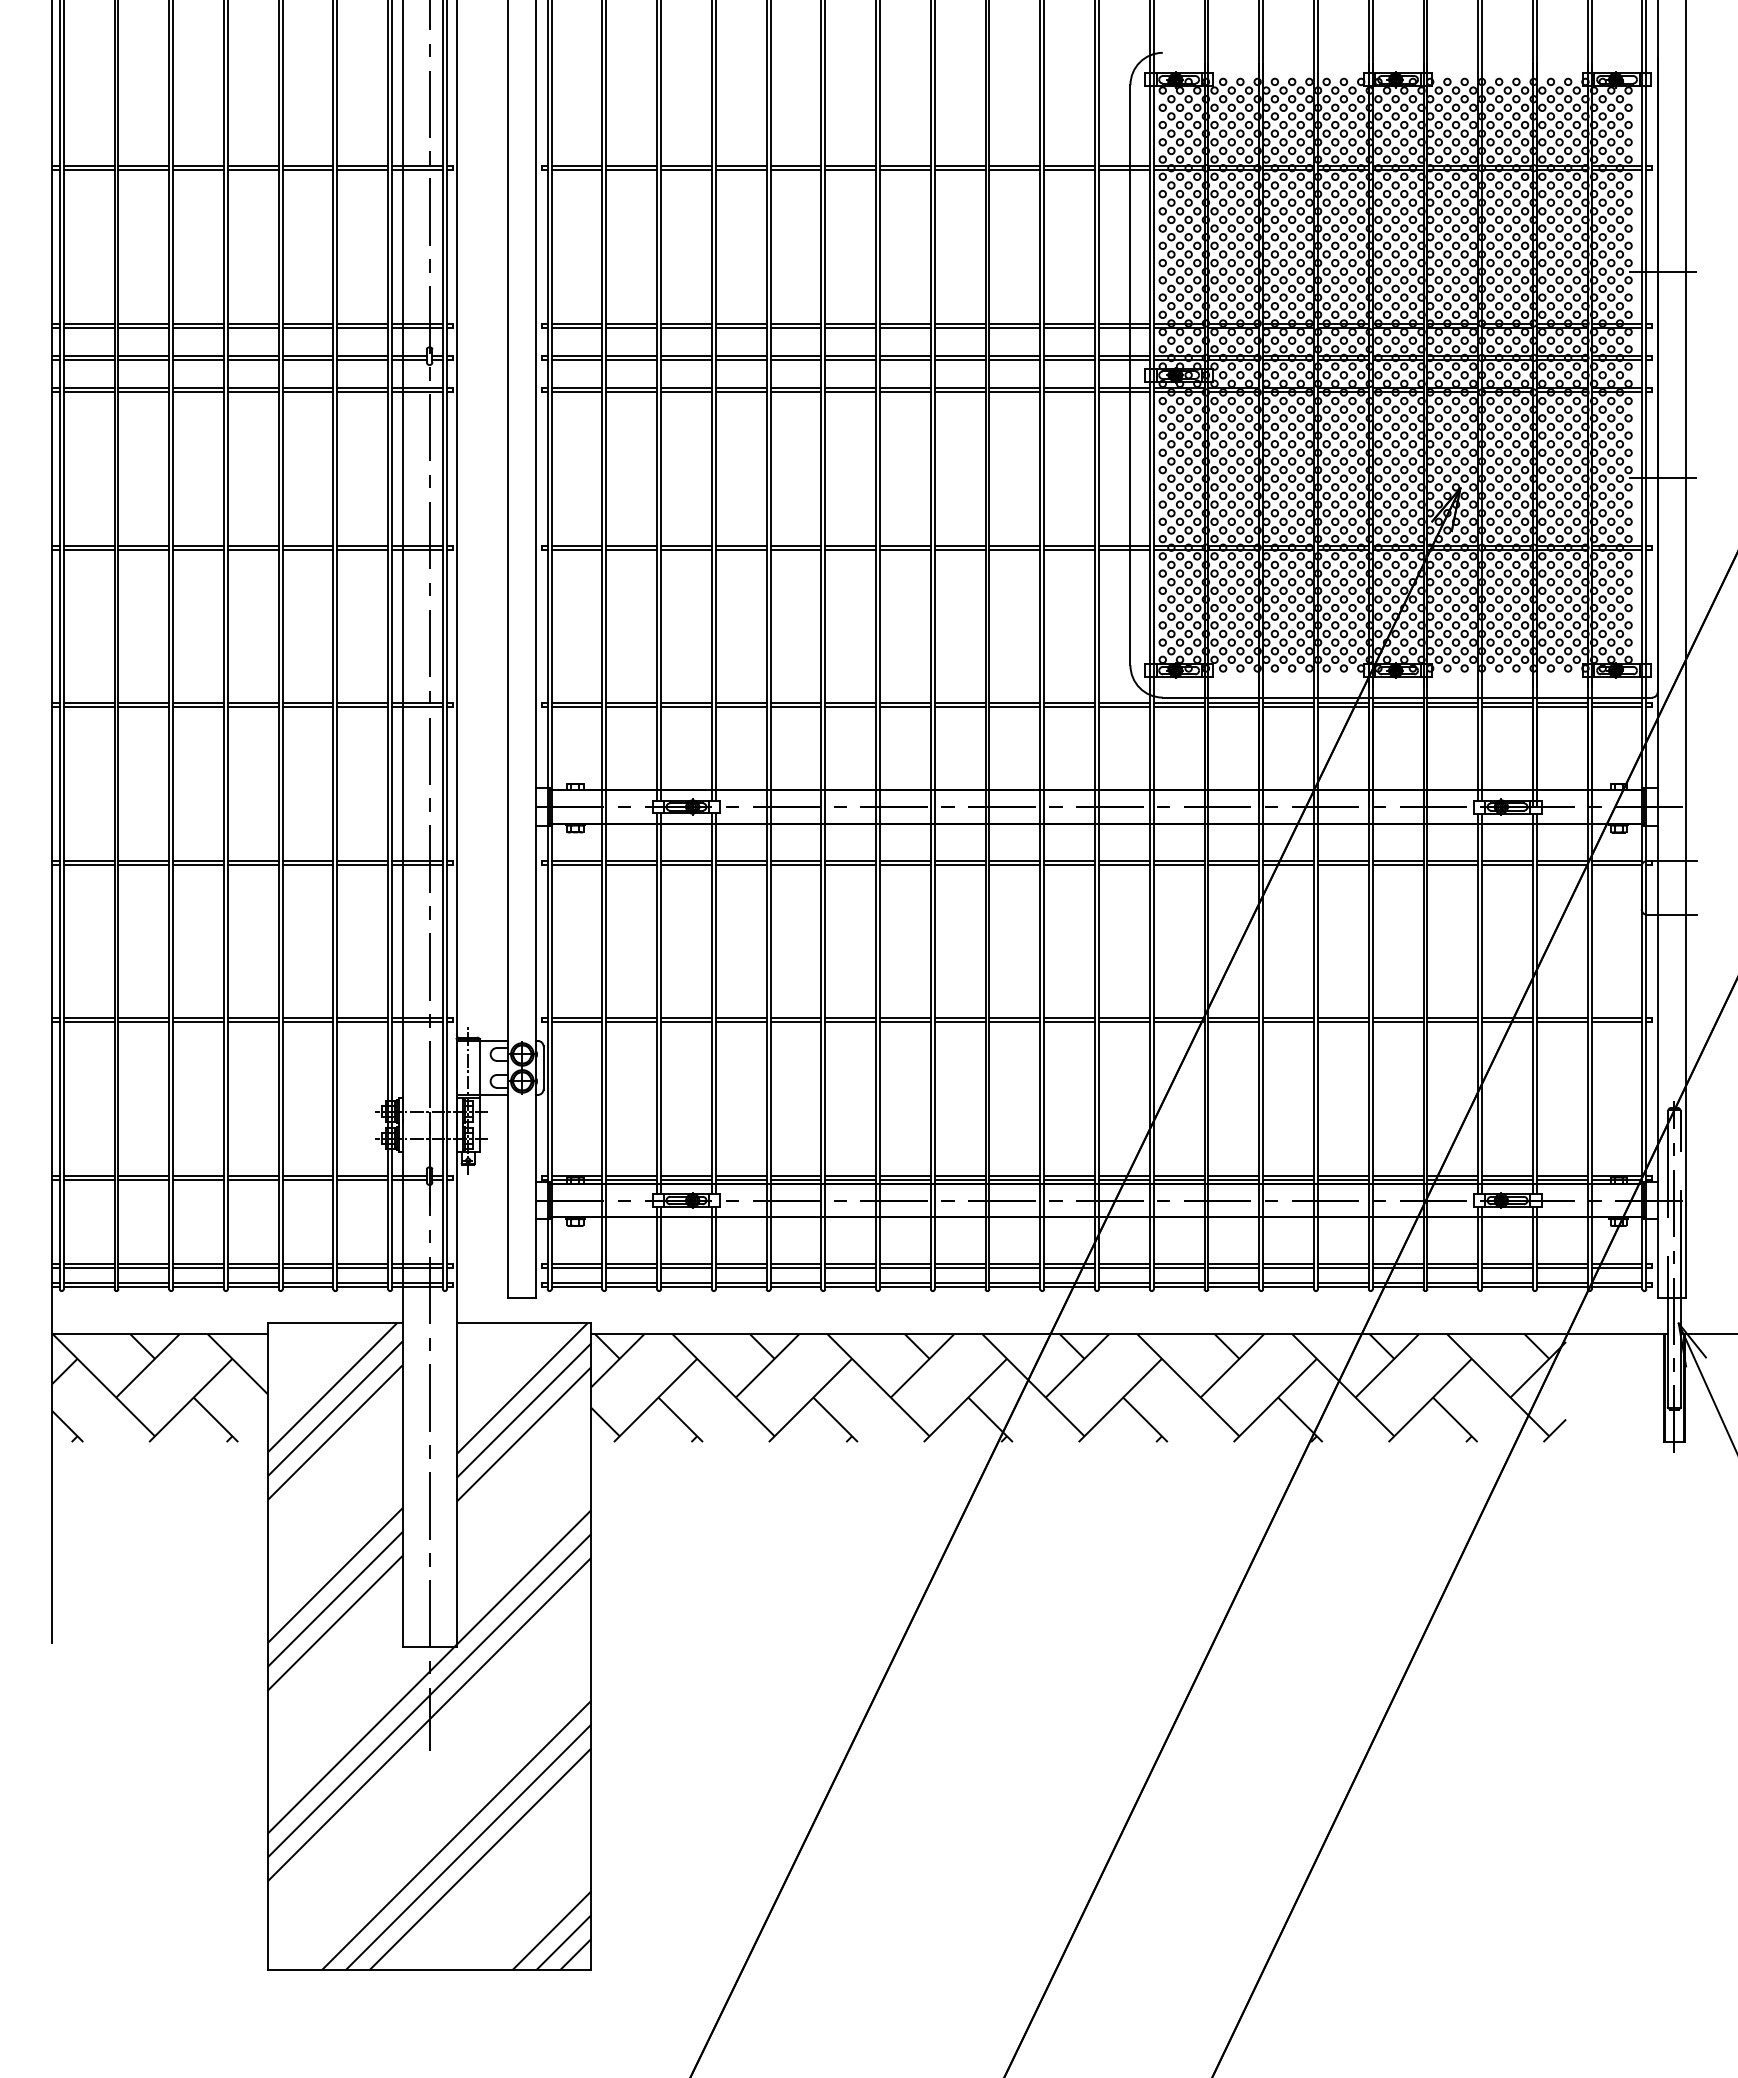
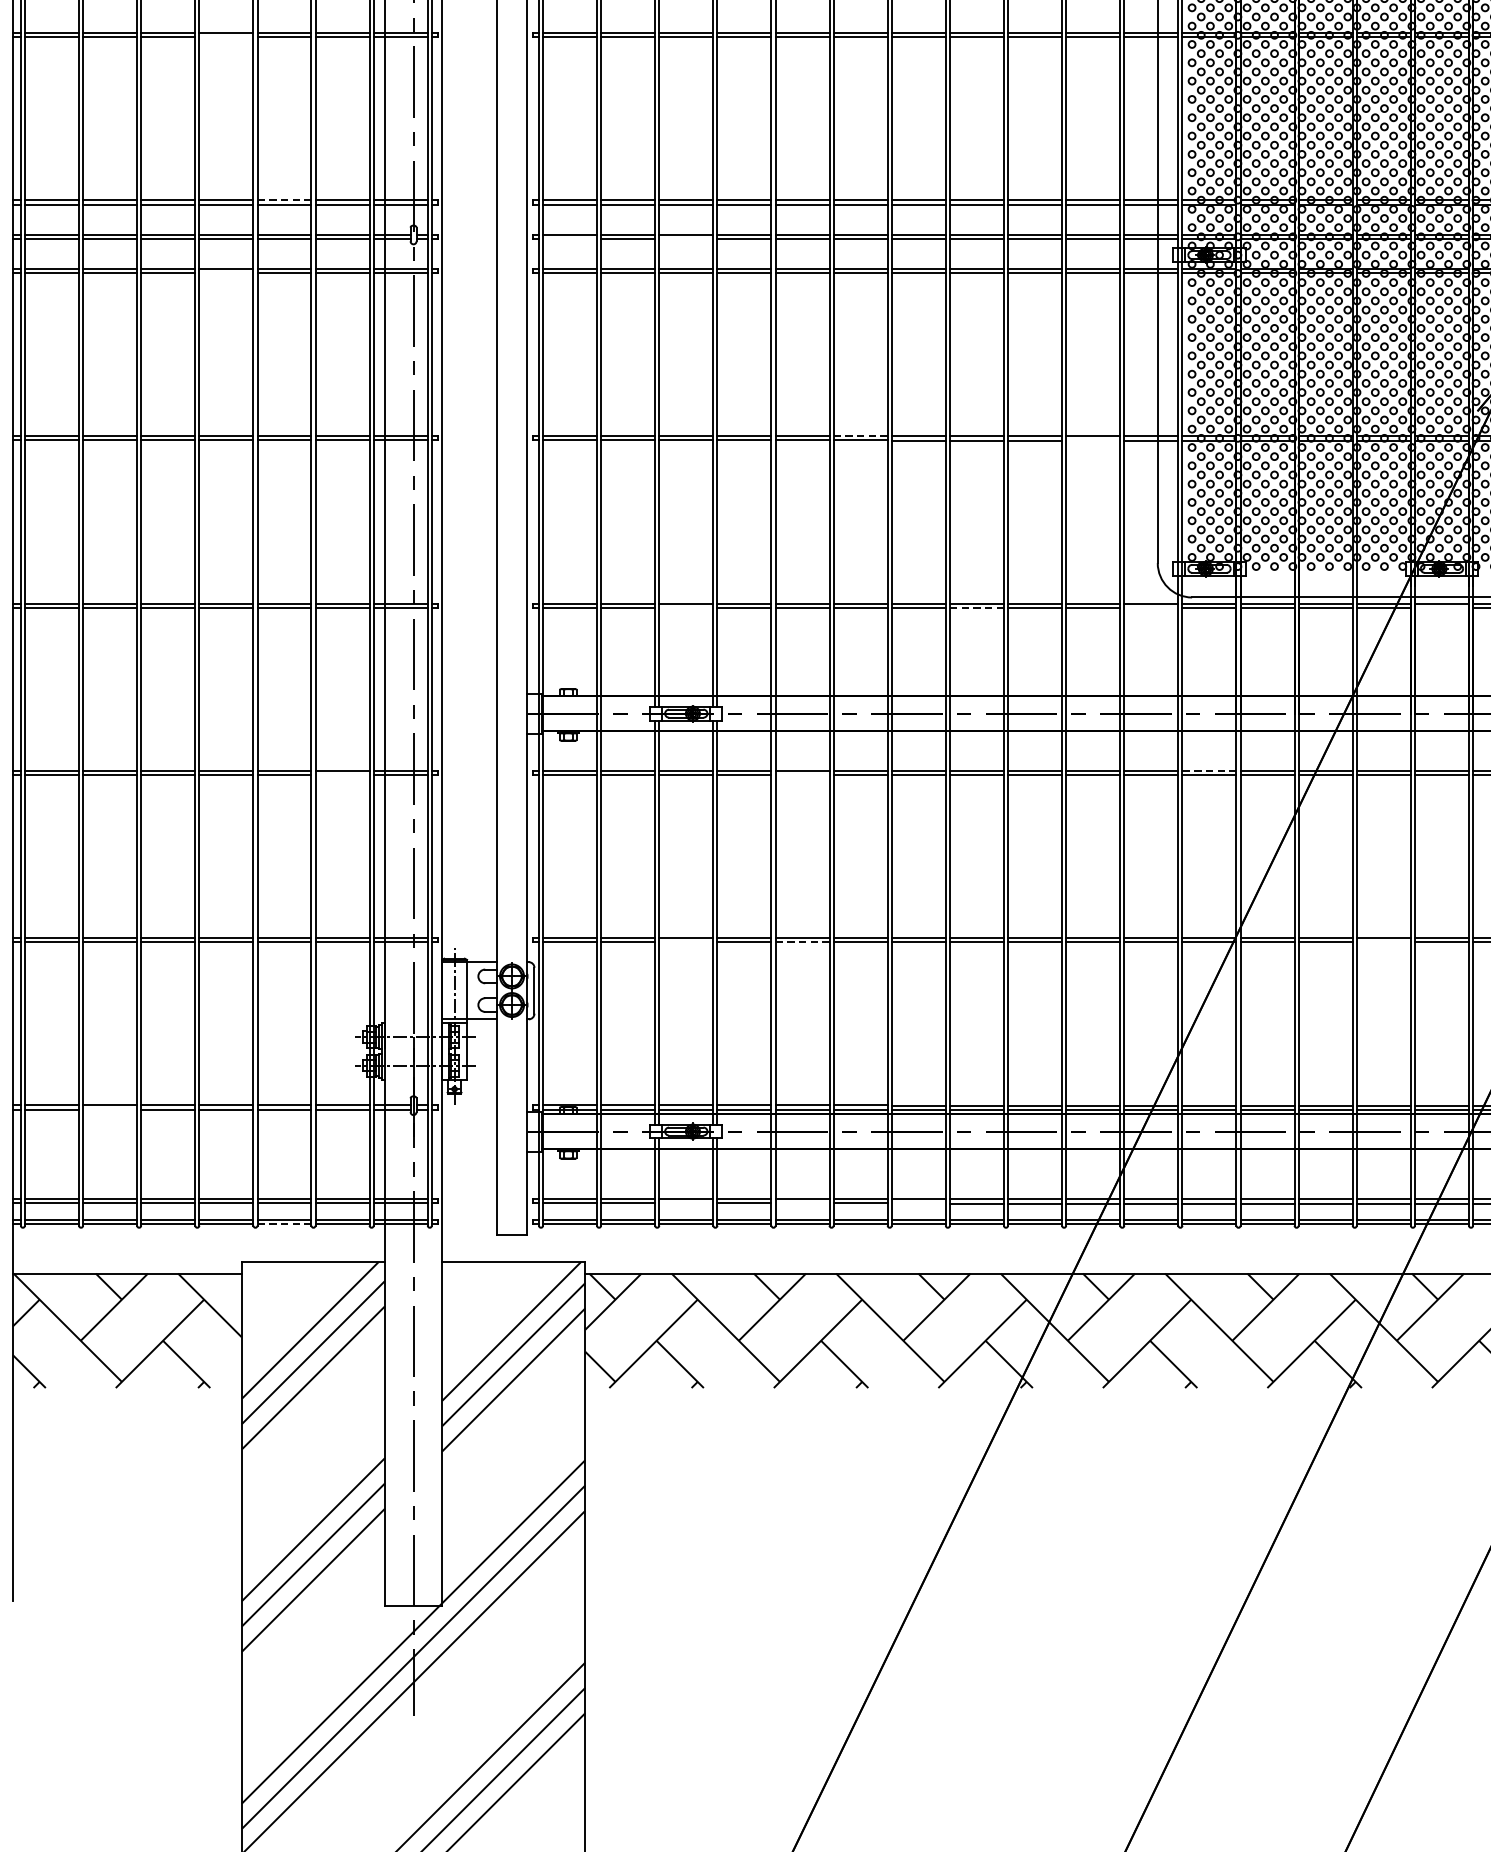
line: (252, 170) -> (225, 37), removed
line: (308, 323) -> (284, 200), solid -> dashed
line: (576, 359) -> (569, 238), removed
line: (686, 359) -> (686, 238), removed
line: (252, 392) -> (225, 273), removed
line: (851, 545) -> (861, 435), solid -> dashed
line: (1069, 549) -> (1093, 440), removed
line: (686, 707) -> (686, 607), removed
line: (960, 707) -> (977, 607), solid -> dashed
line: (1123, 707) -> (1150, 607), removed
line: (1397, 707) -> (1441, 607), removed
line: (1179, 860) -> (1209, 770), solid -> dashed
line: (362, 864) -> (342, 774), removed
line: (795, 864) -> (802, 774), removed
line: (686, 1022) -> (686, 942), removed
line: (796, 1022) -> (803, 942), solid -> dashed
line: (1342, 1022) -> (1382, 942), removed
line: (143, 1179) -> (109, 1109), removed
line: (686, 1268) -> (686, 1203), removed
line: (795, 1268) -> (802, 1203), removed
line: (905, 1268) -> (918, 1203), removed
line: (308, 1287) -> (284, 1223), solid -> dashed

